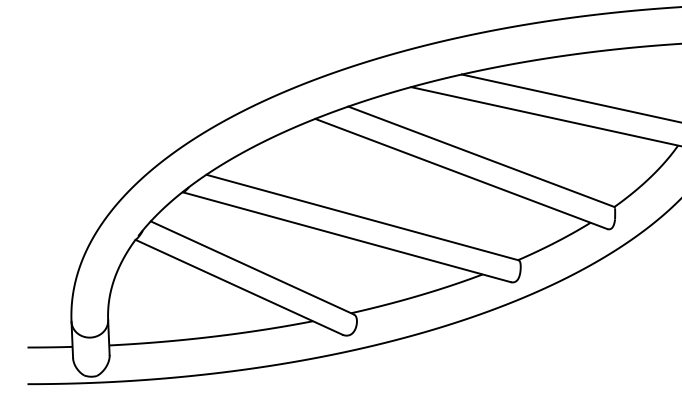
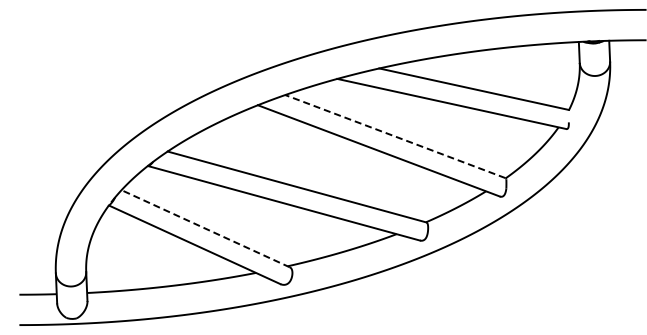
line: (481, 156) -> (395, 136), solid -> dashed
line: (252, 267) -> (205, 228), solid -> dashed

